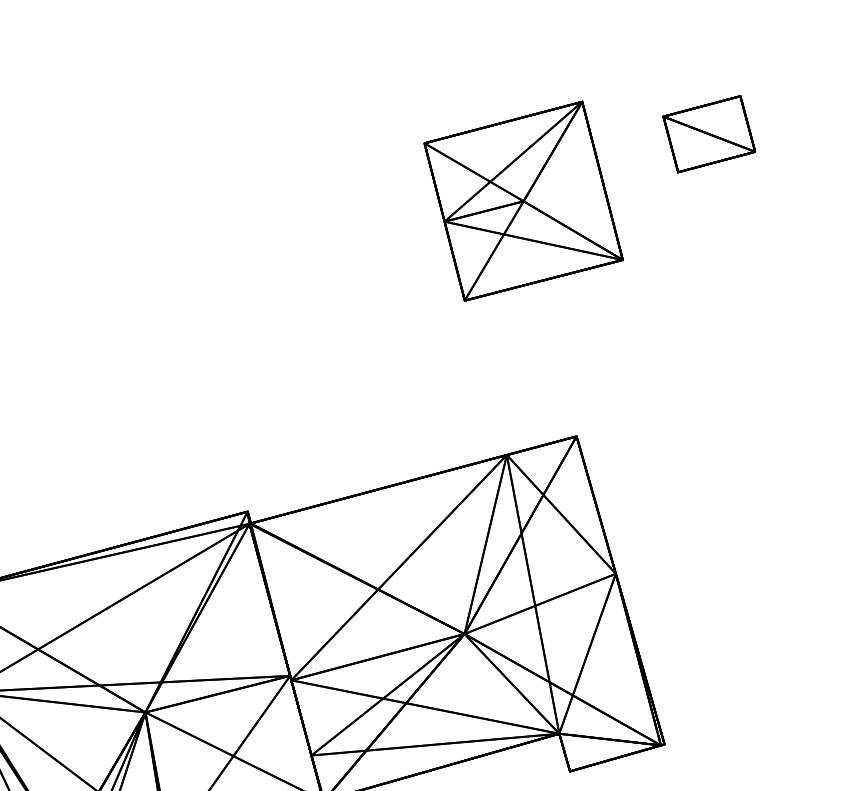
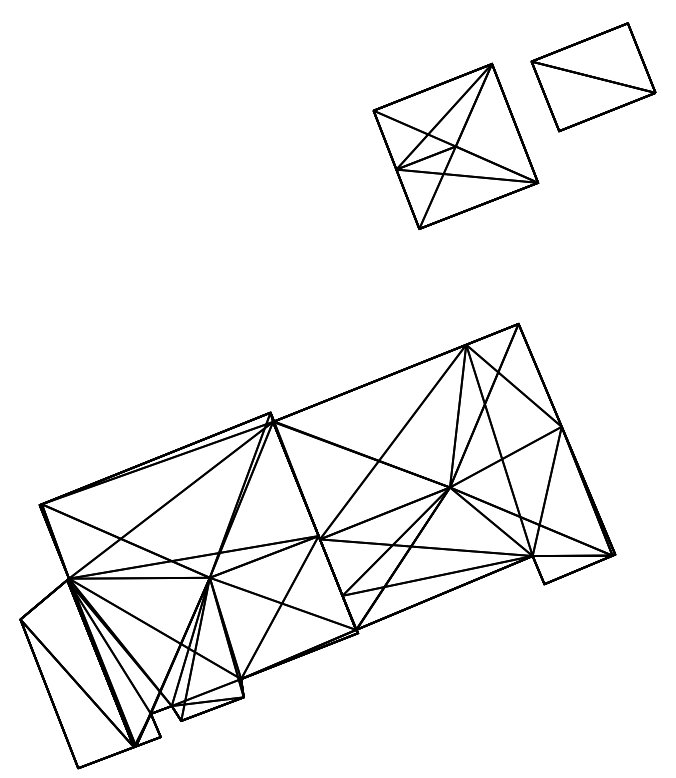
part: (709, 134) -> (593, 77), size x1.67

